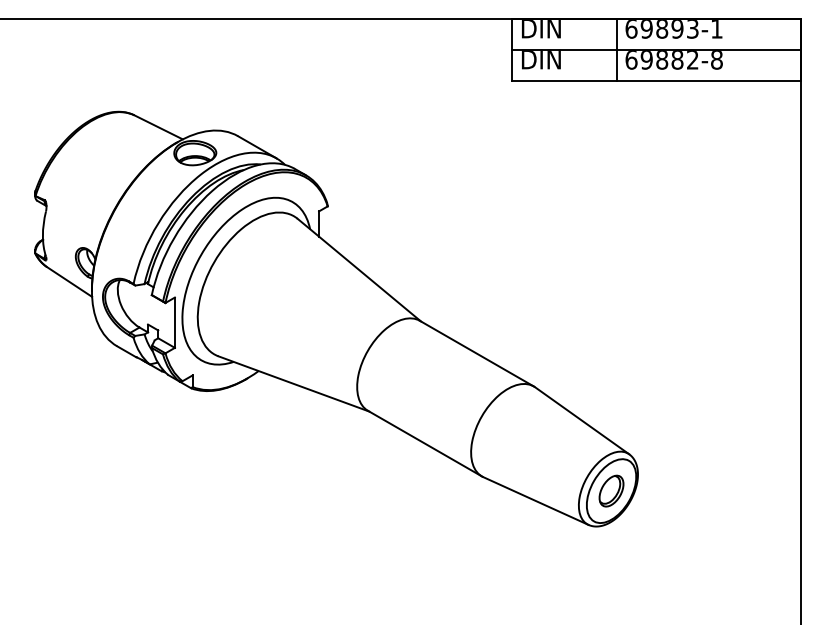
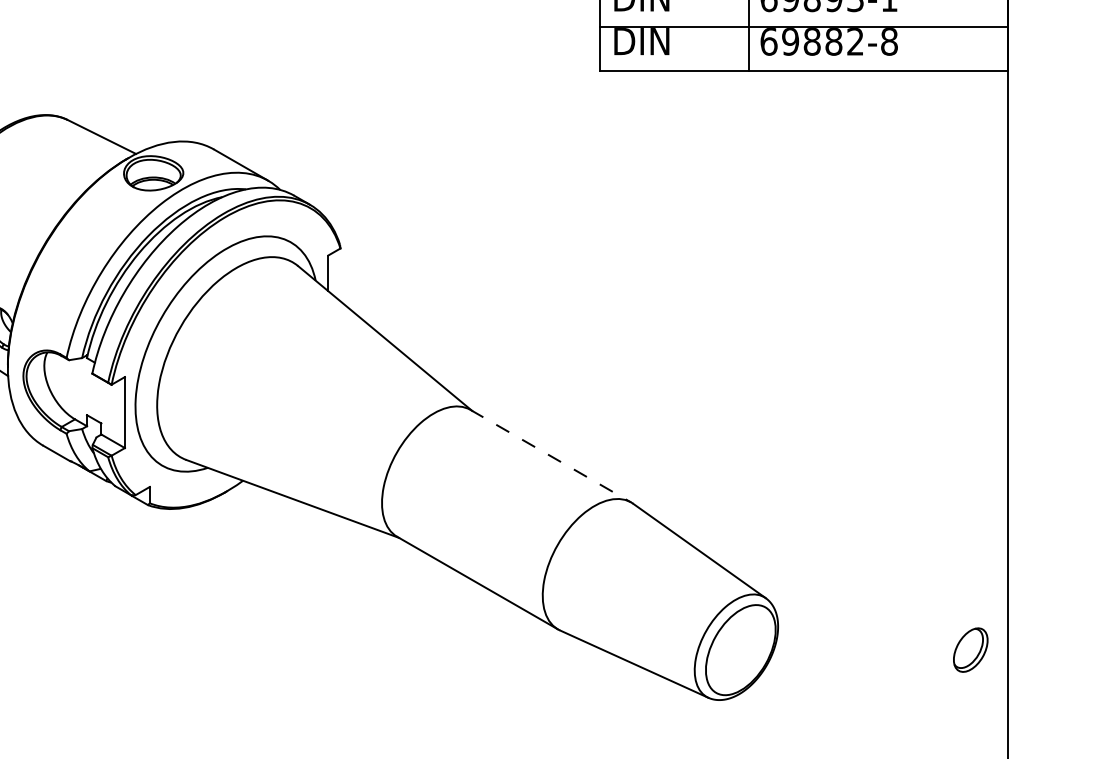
line: (476, 353) -> (550, 455), solid -> dashed
part: (611, 490) -> (970, 649), moved

